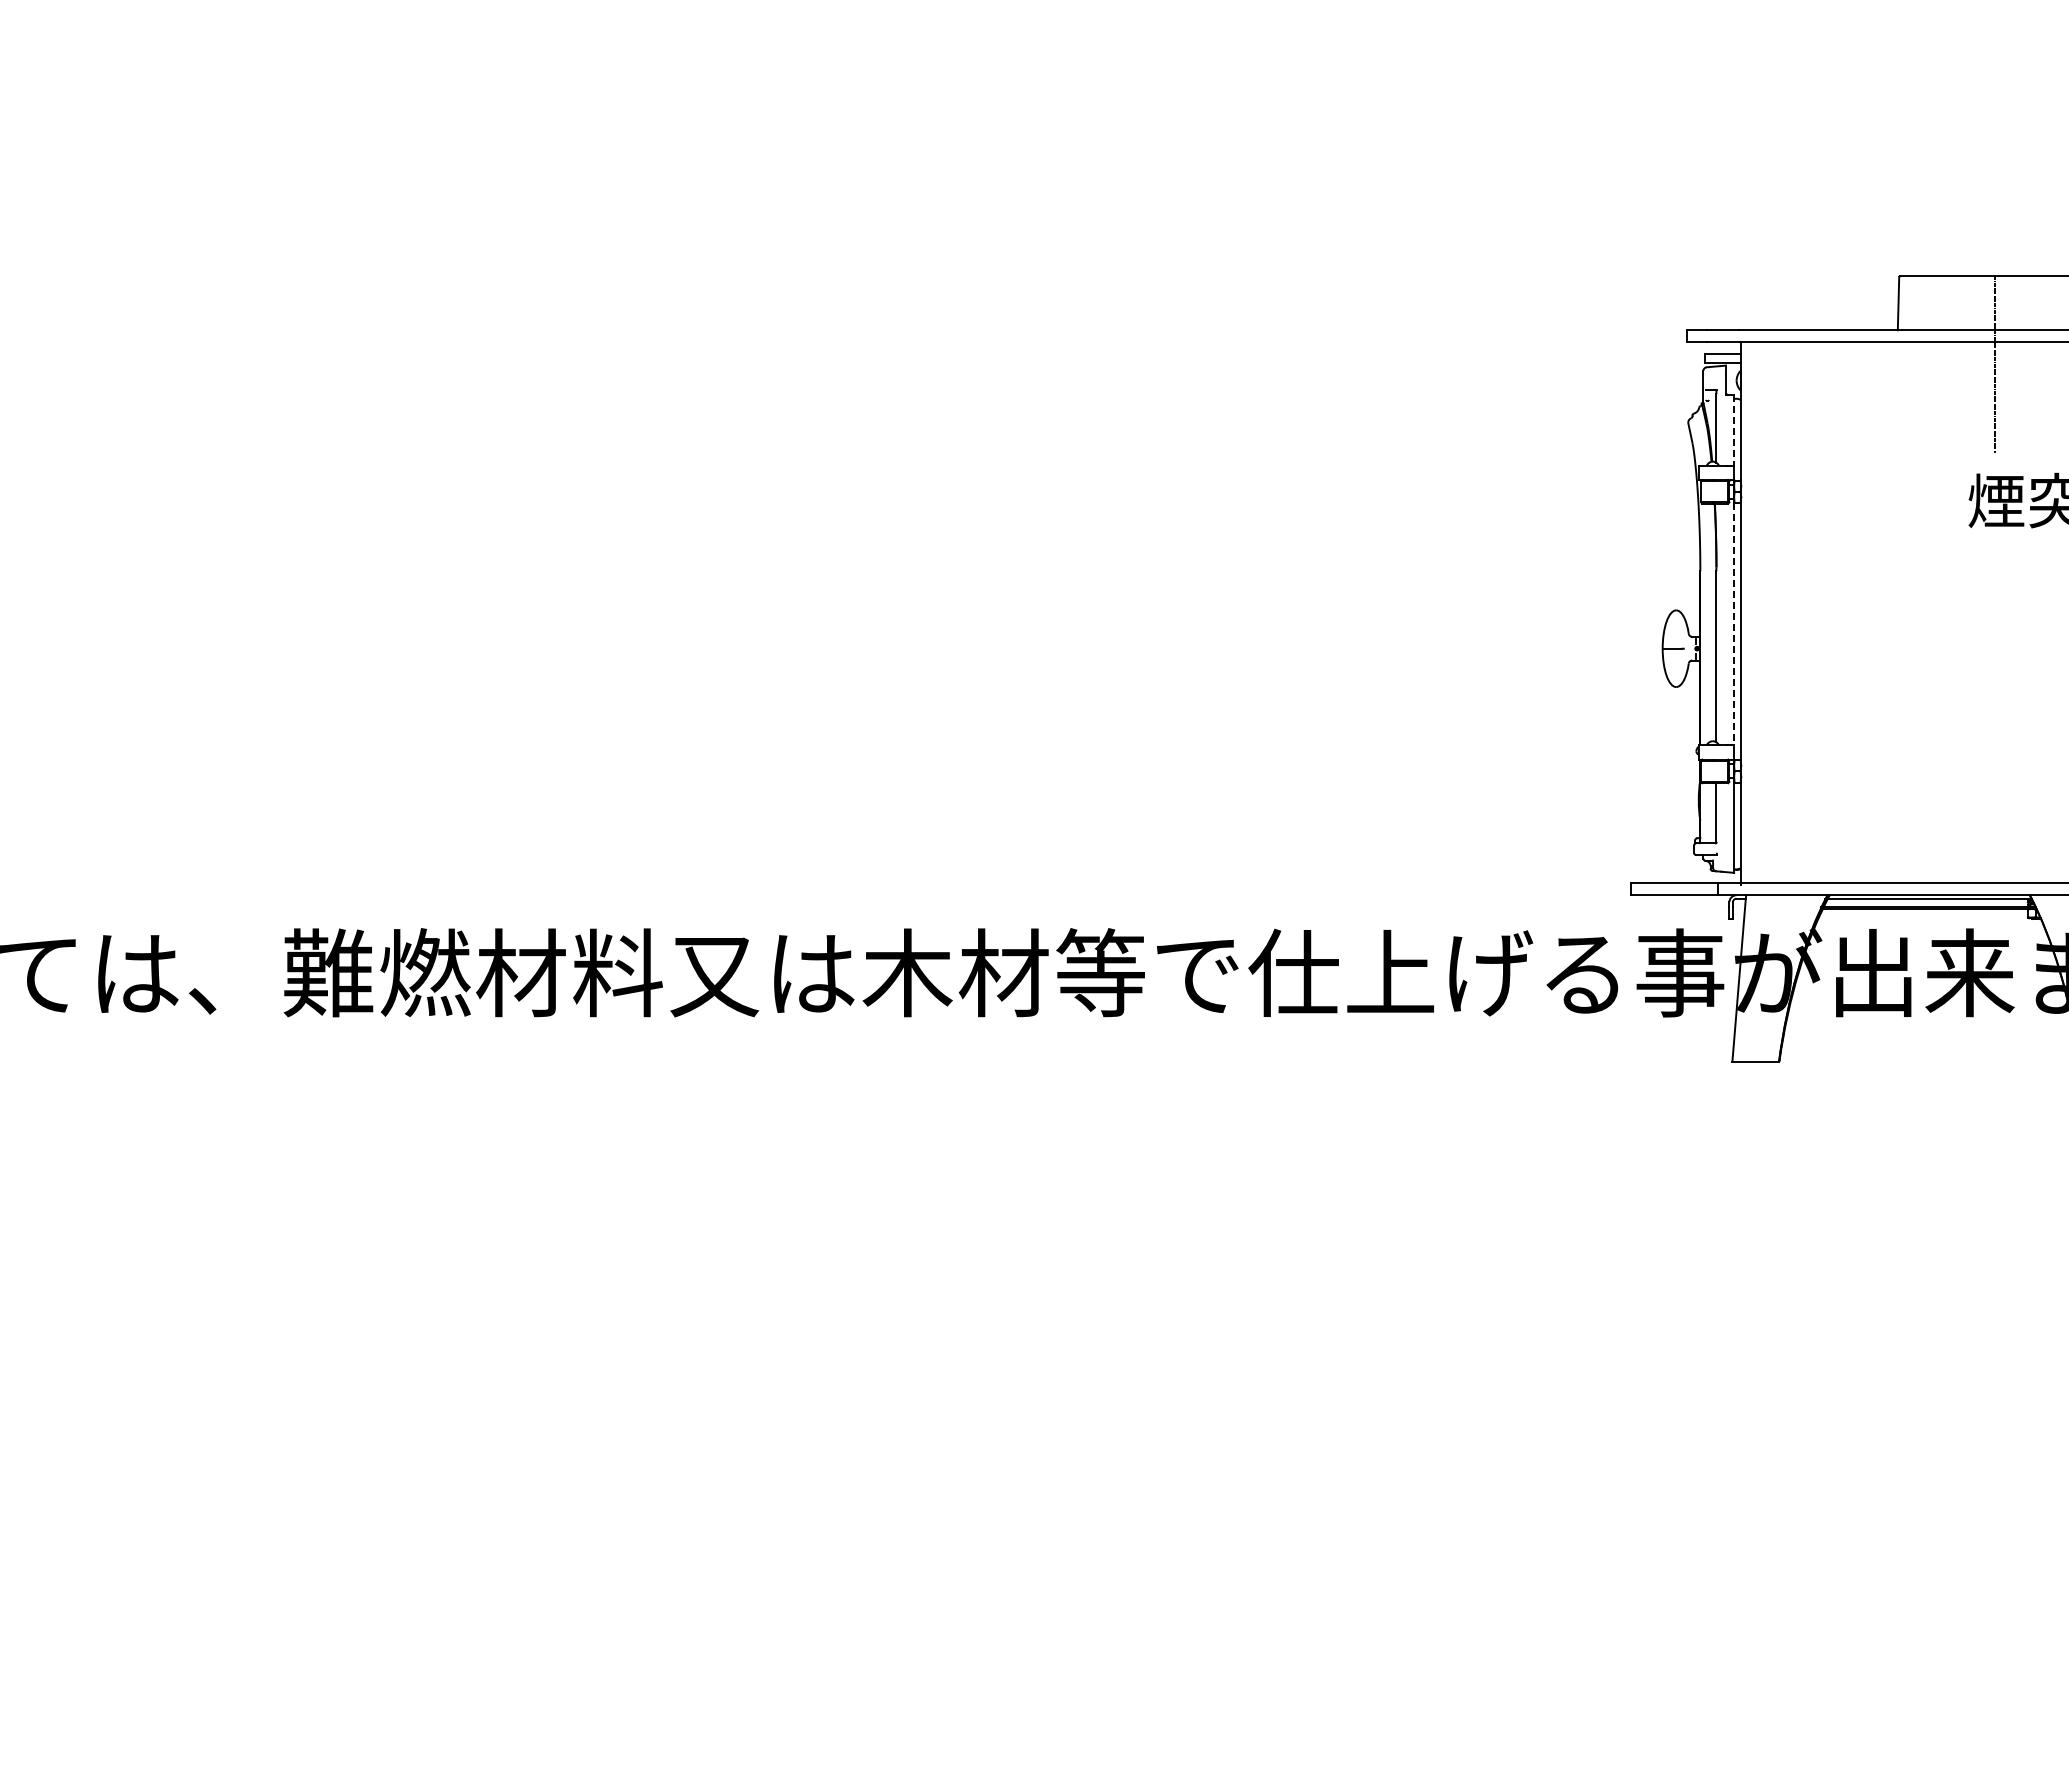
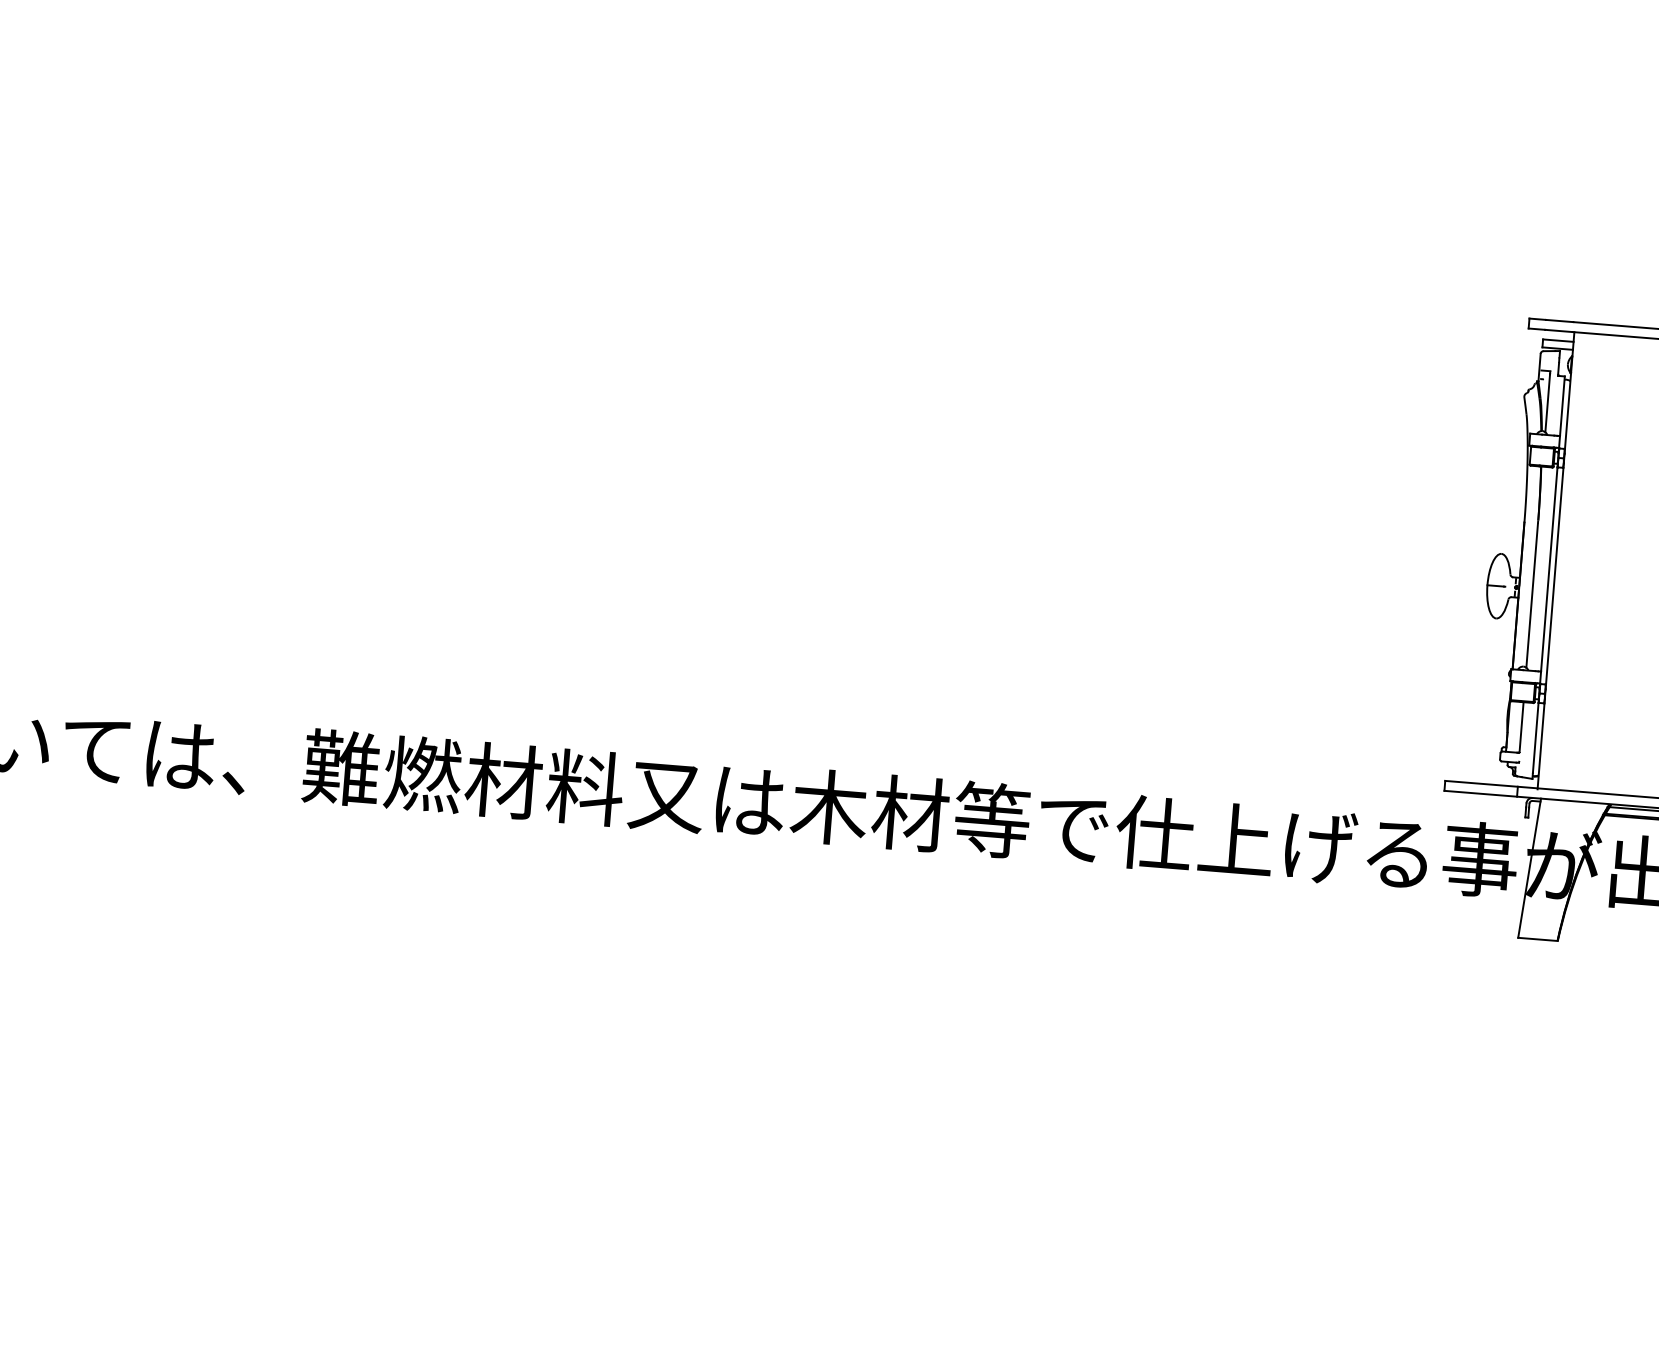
line: (1734, 430) -> (1562, 406), dashed -> solid
line: (1734, 624) -> (1549, 569), dashed -> solid

